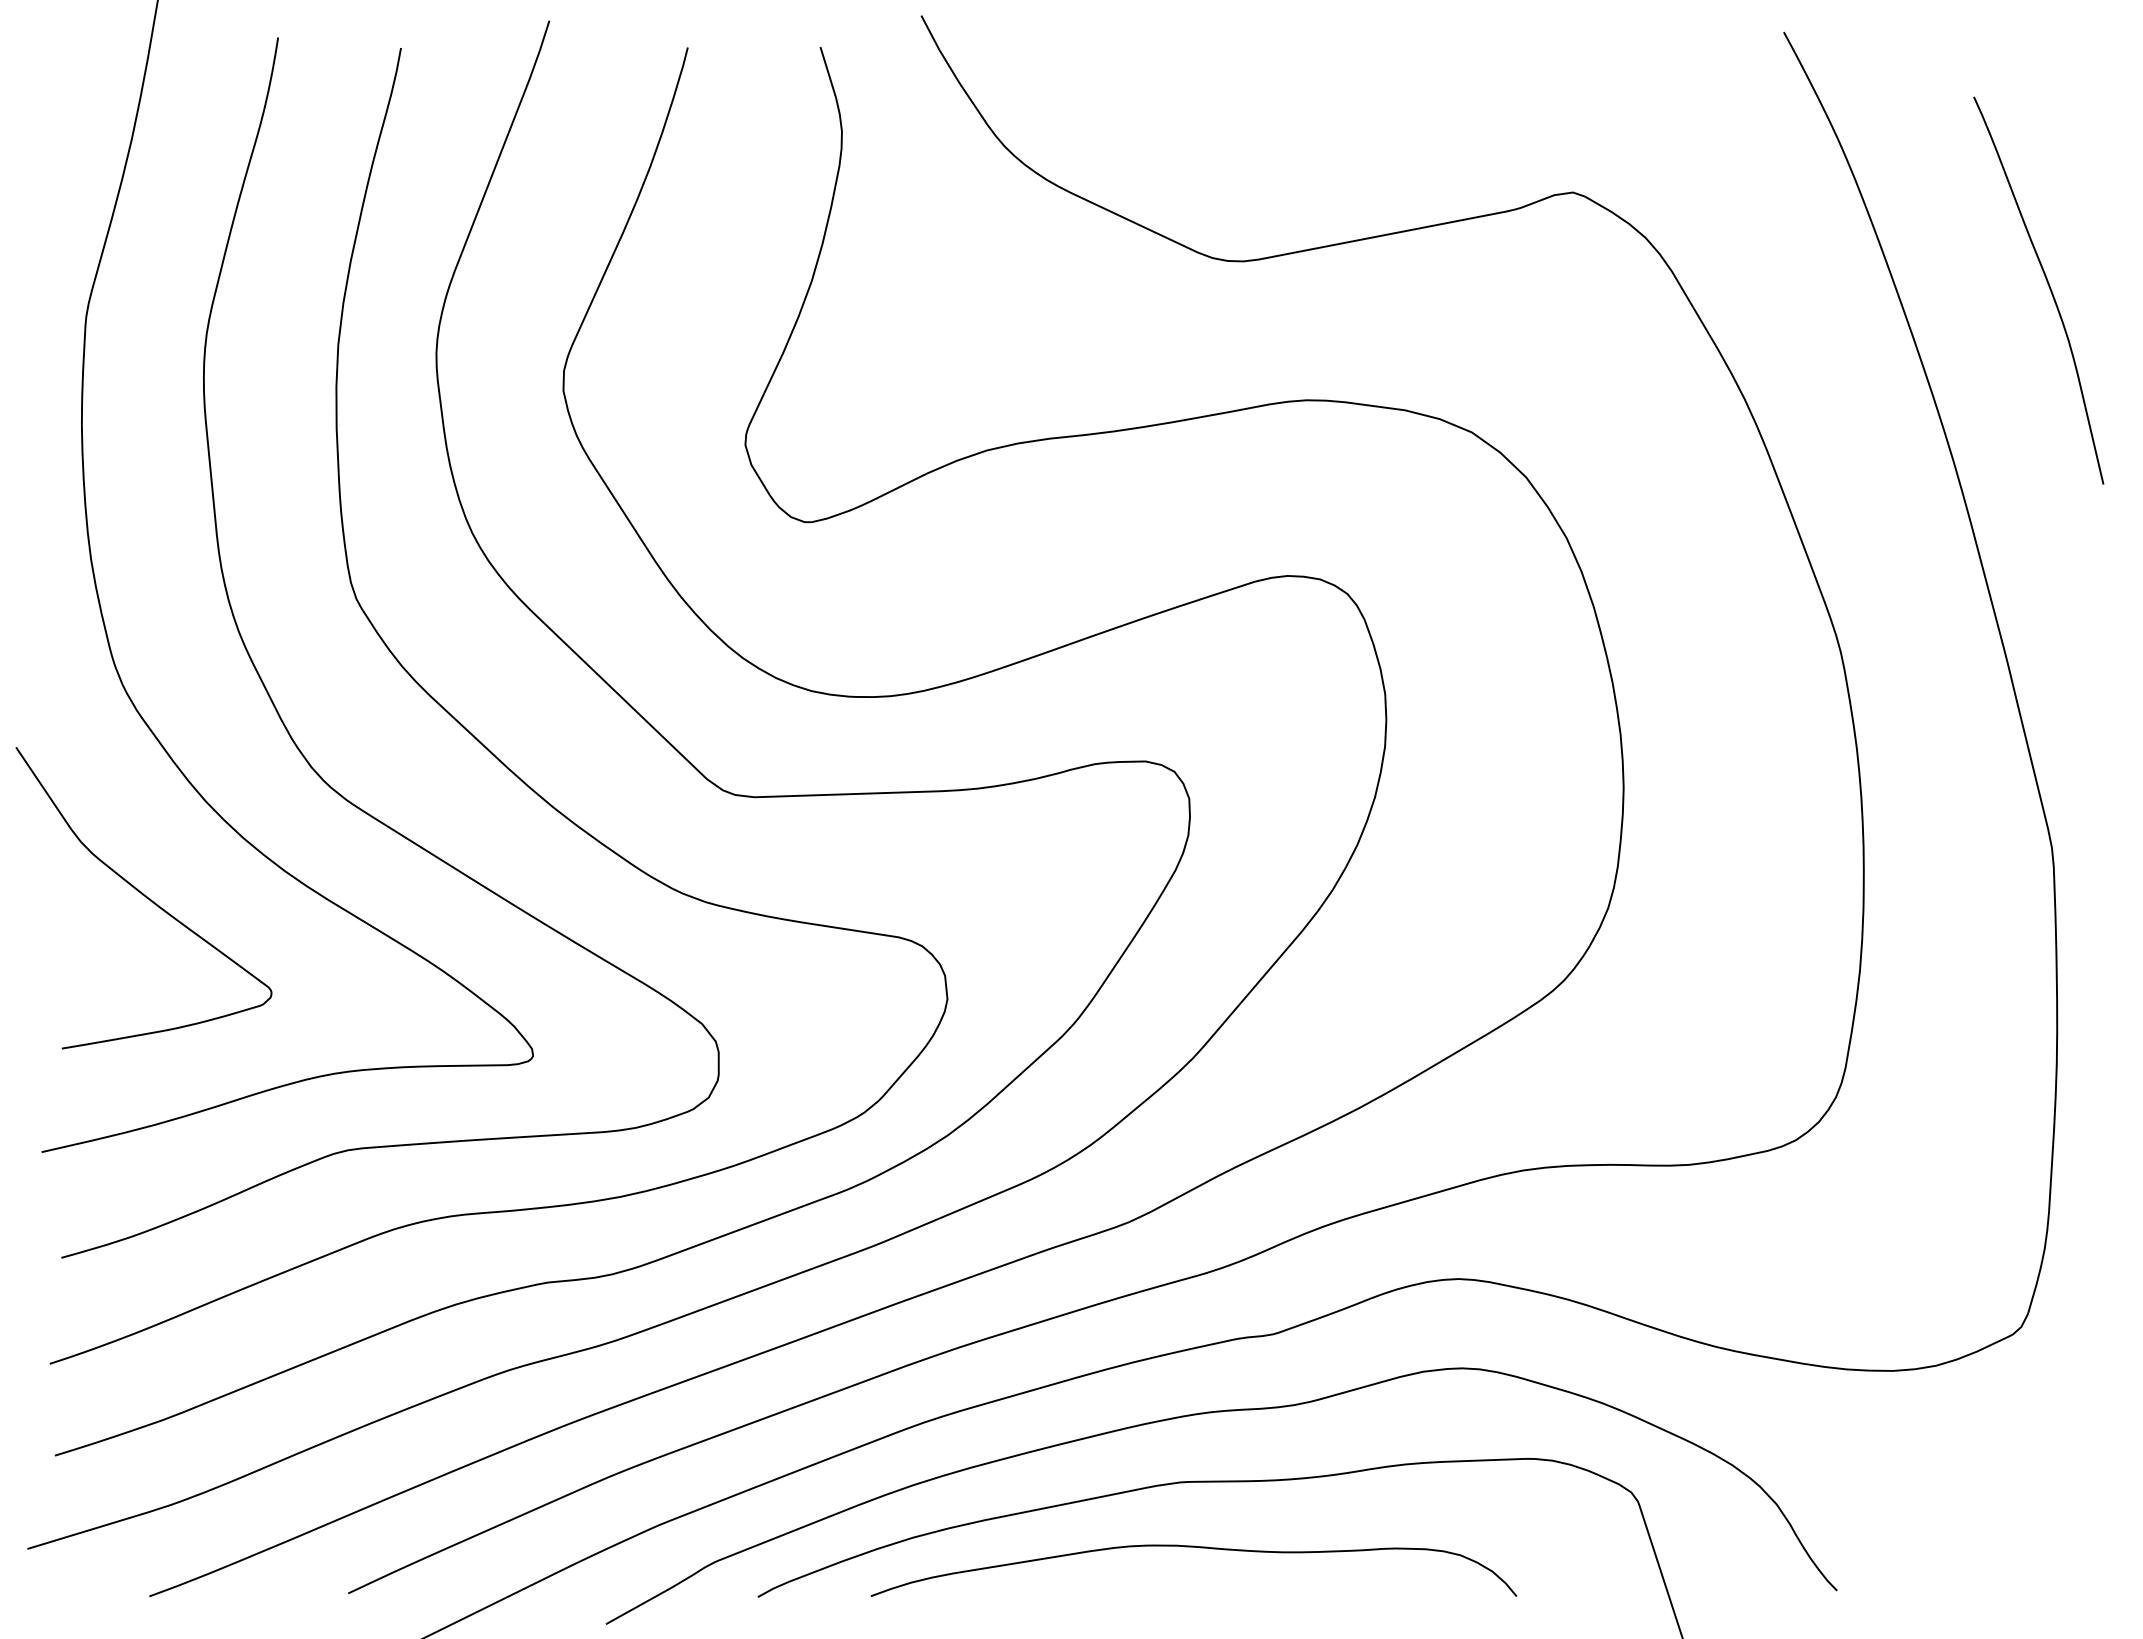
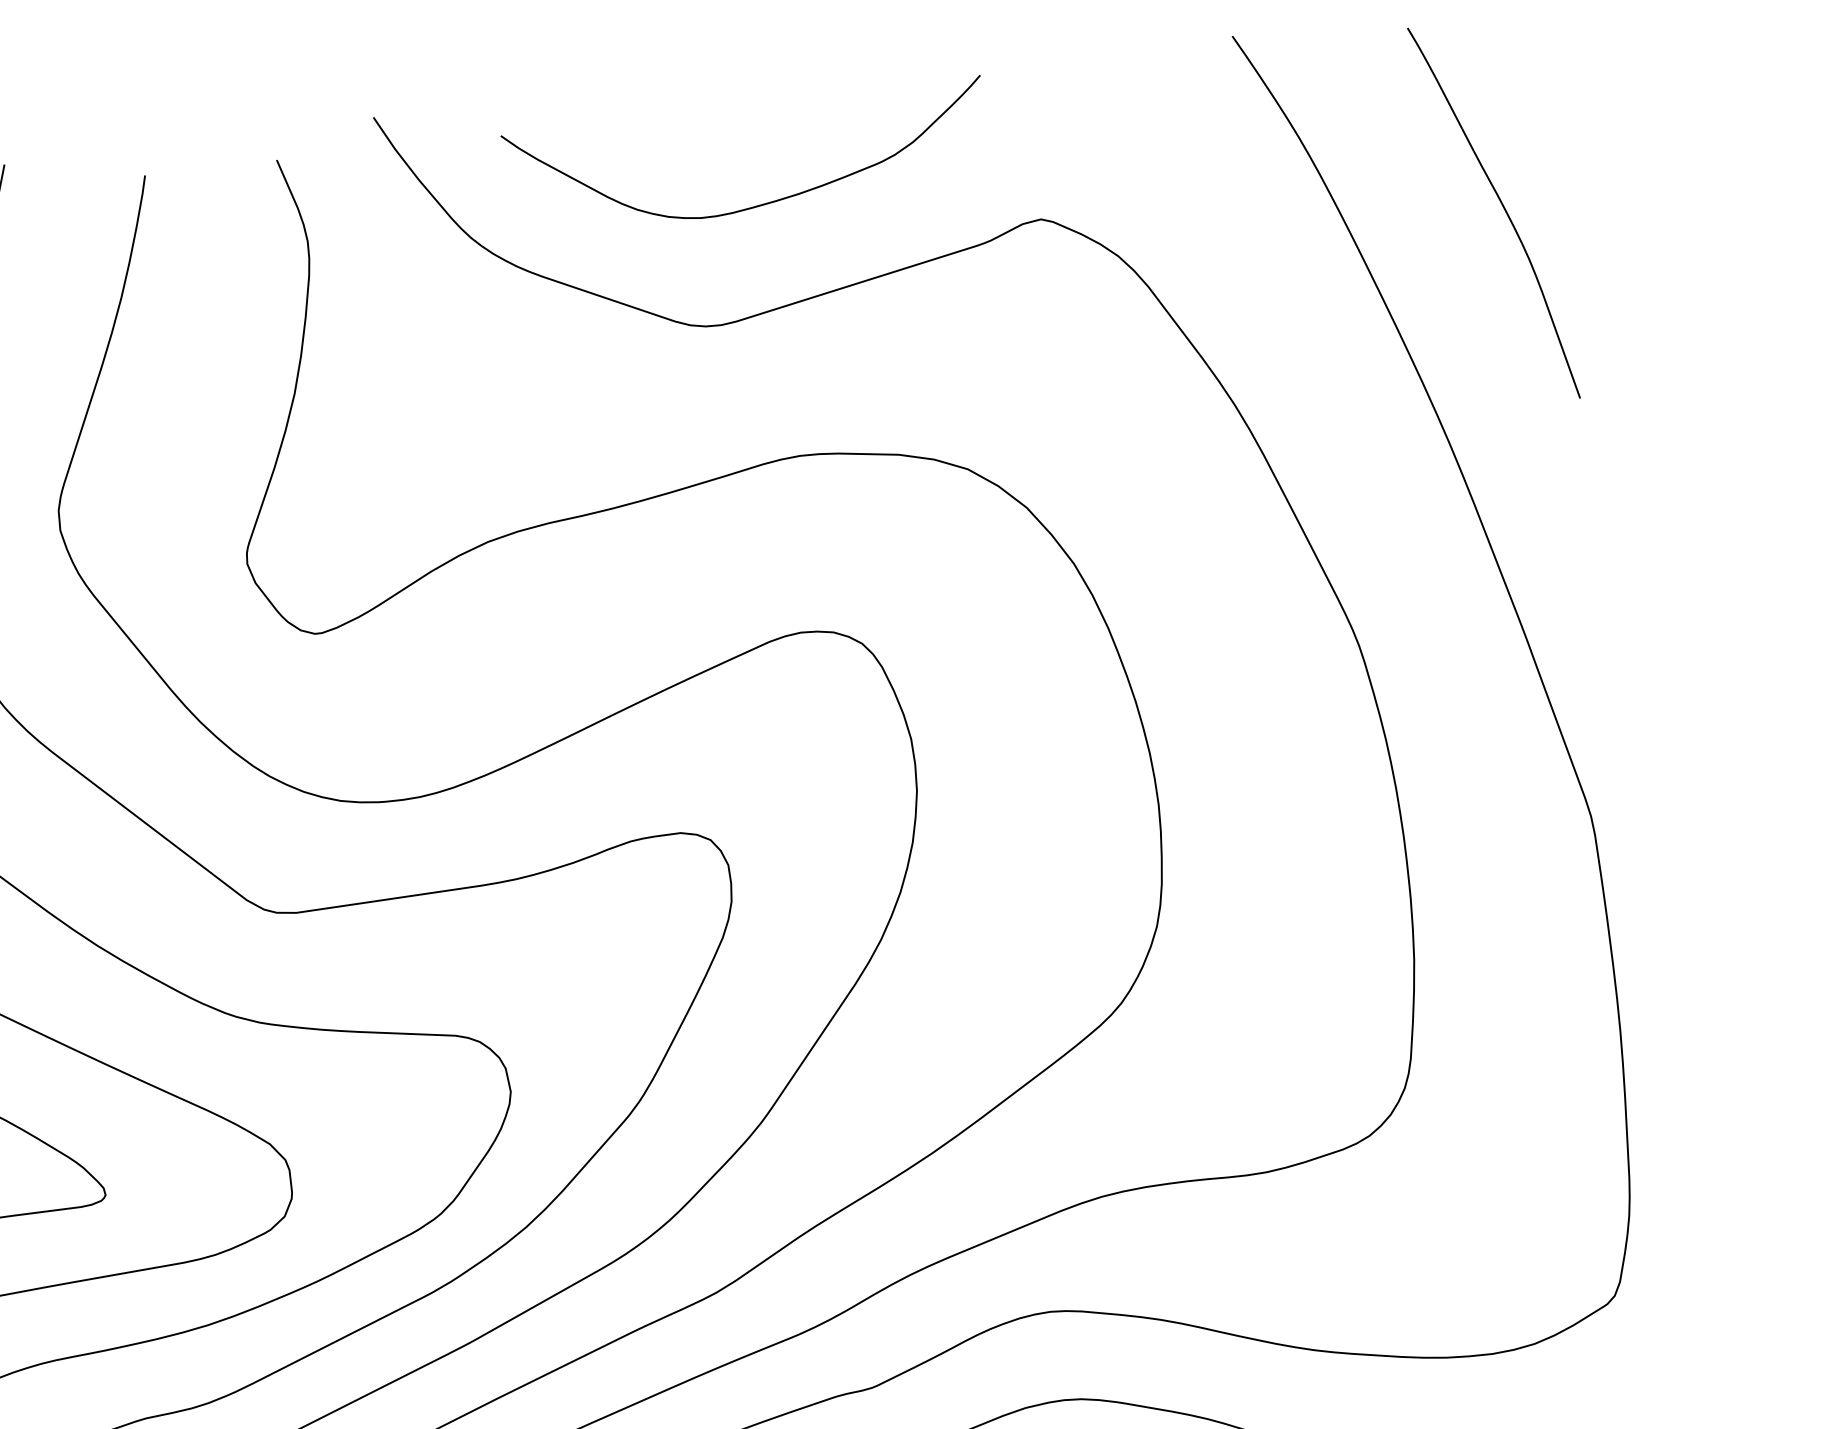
curve: (1297, 145) -> (761, 203), added
curve: (2048, 286) -> (1503, 207), moved

